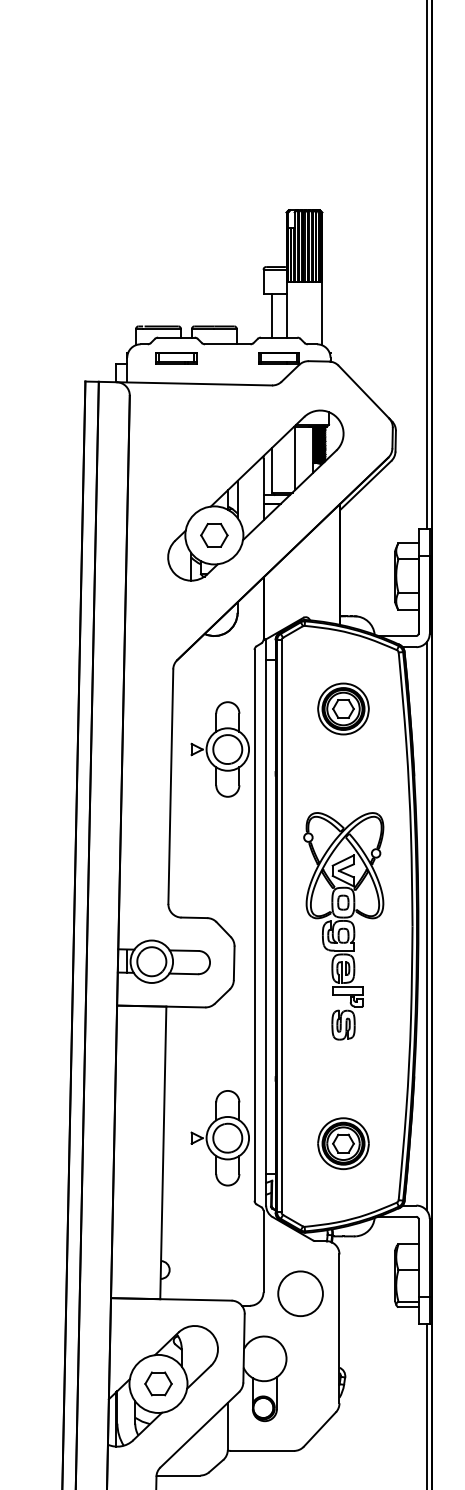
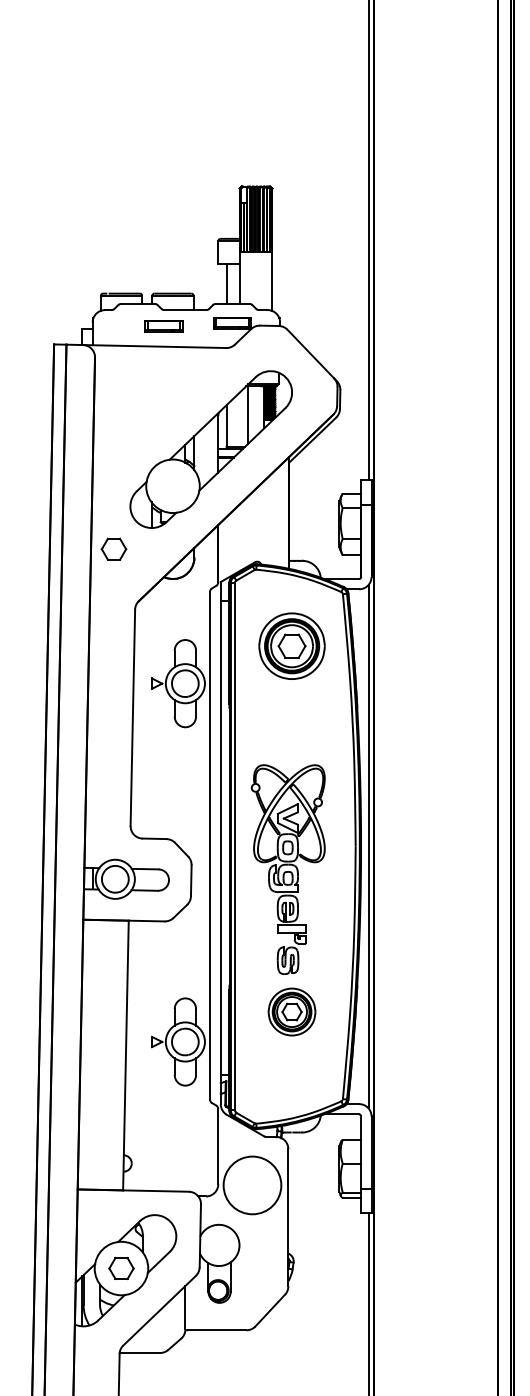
part: (175, 358) -> (163, 326), moved
part: (213, 534) -> (113, 548), moved
part: (342, 709) -> (291, 646), size x1.4
part: (342, 926) -> (287, 869), moved
part: (342, 1143) -> (291, 1011), moved
circle: (300, 1293) -> (252, 1185), size x1.4

